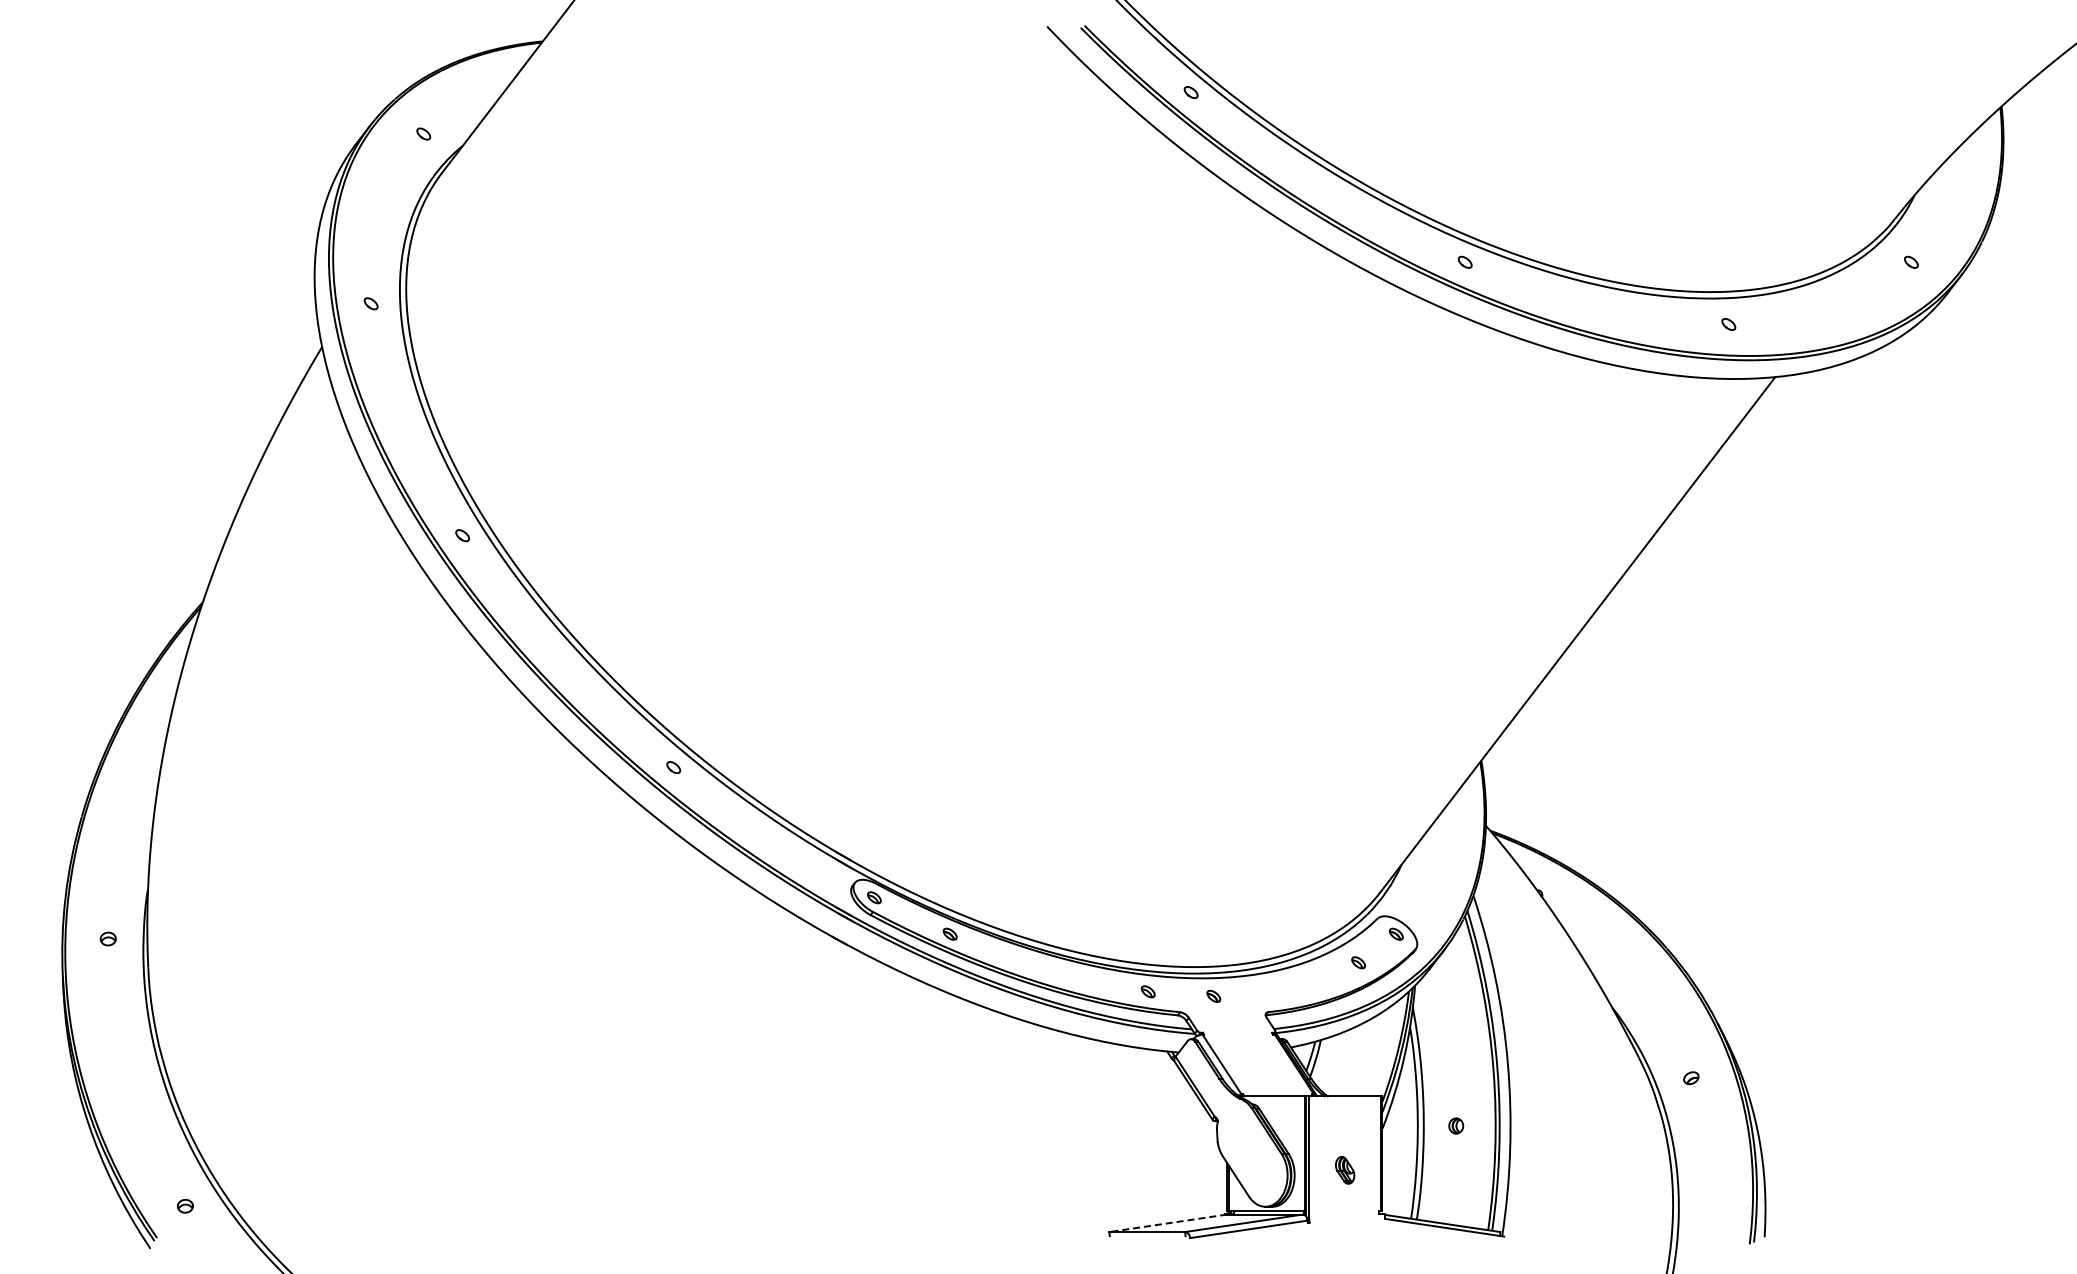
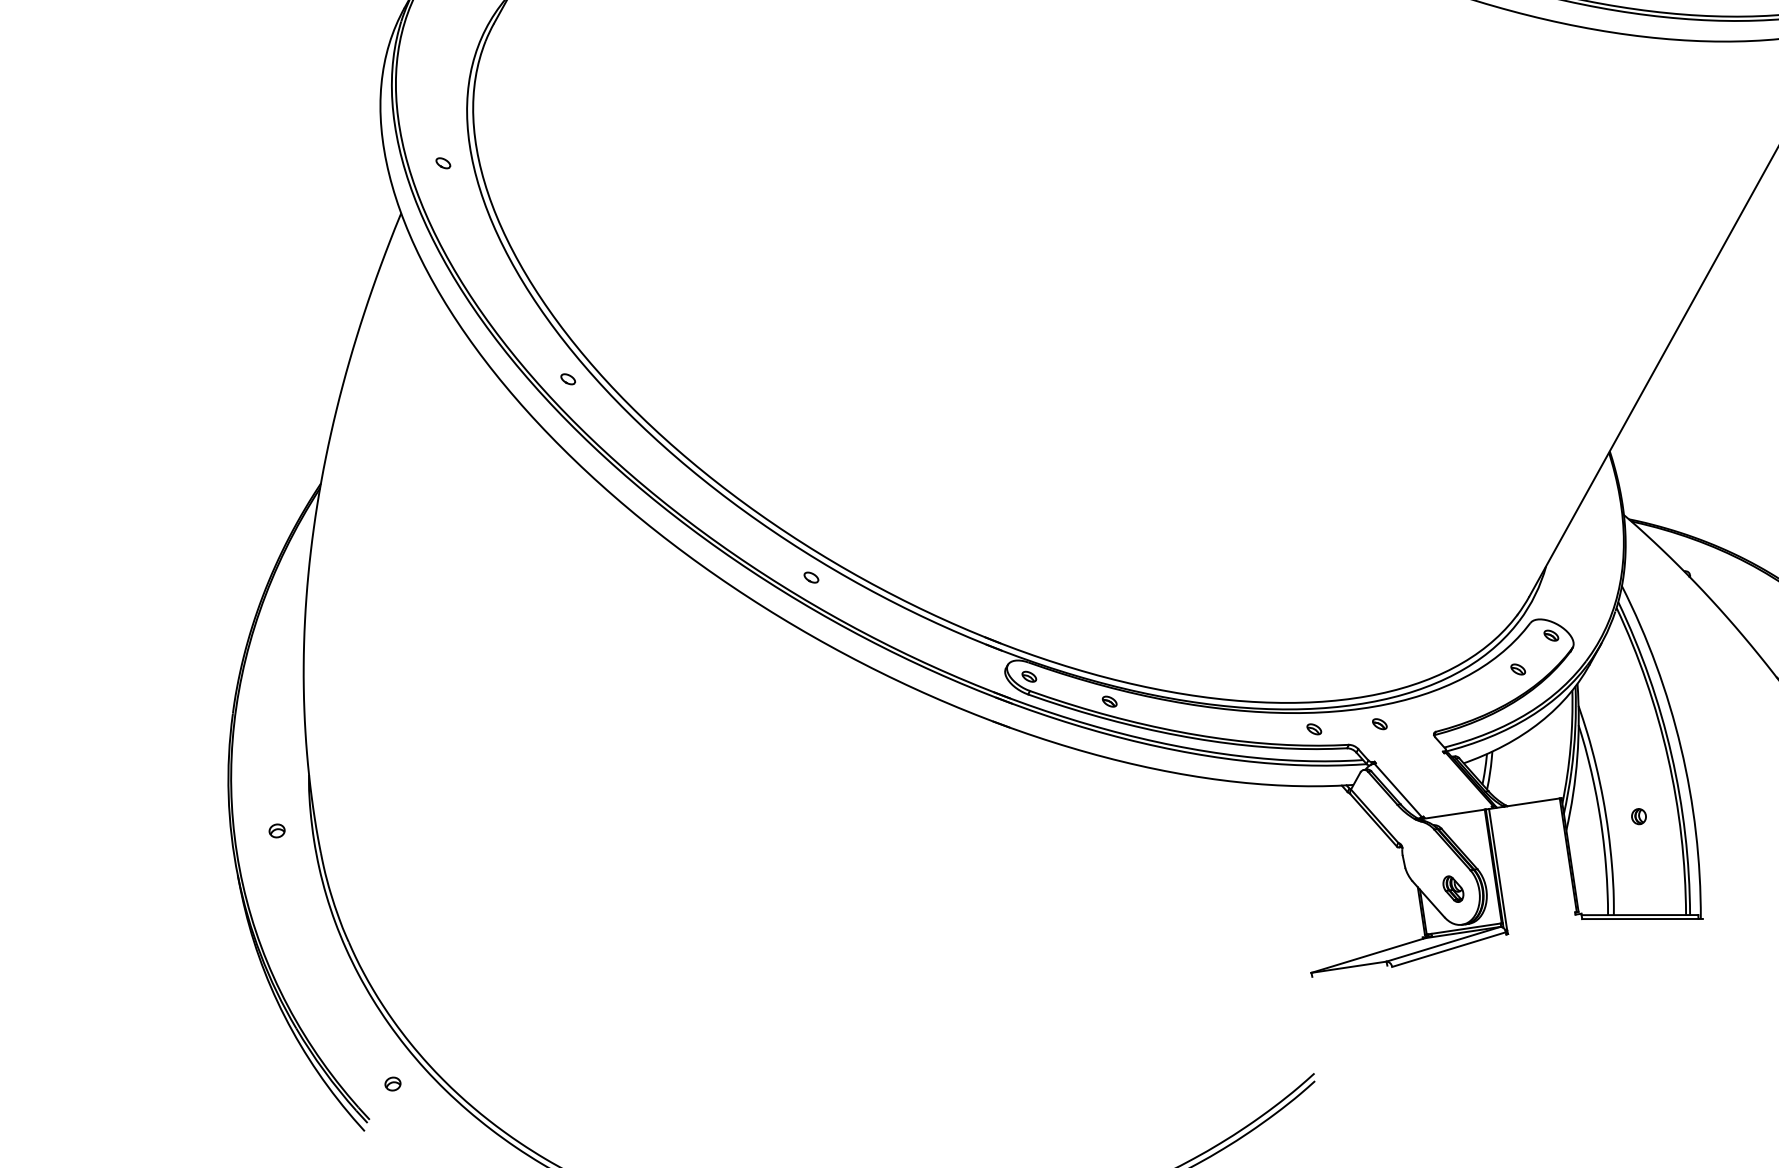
part: (1345, 1170) -> (1453, 889), moved
line: (1167, 1223) -> (1367, 955), dashed -> solid

